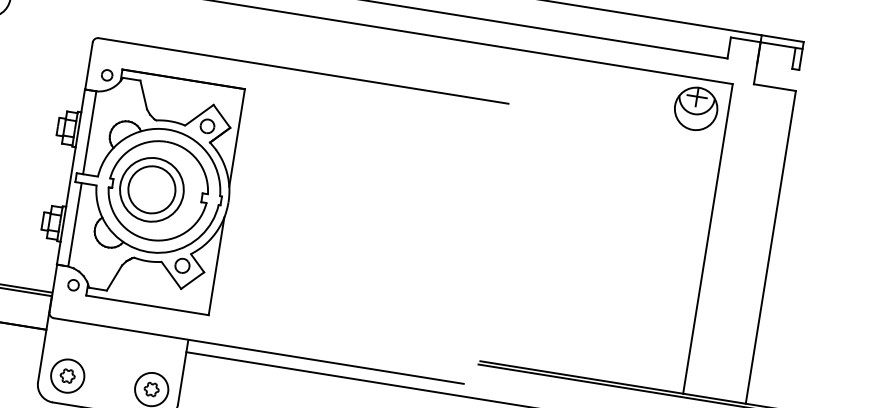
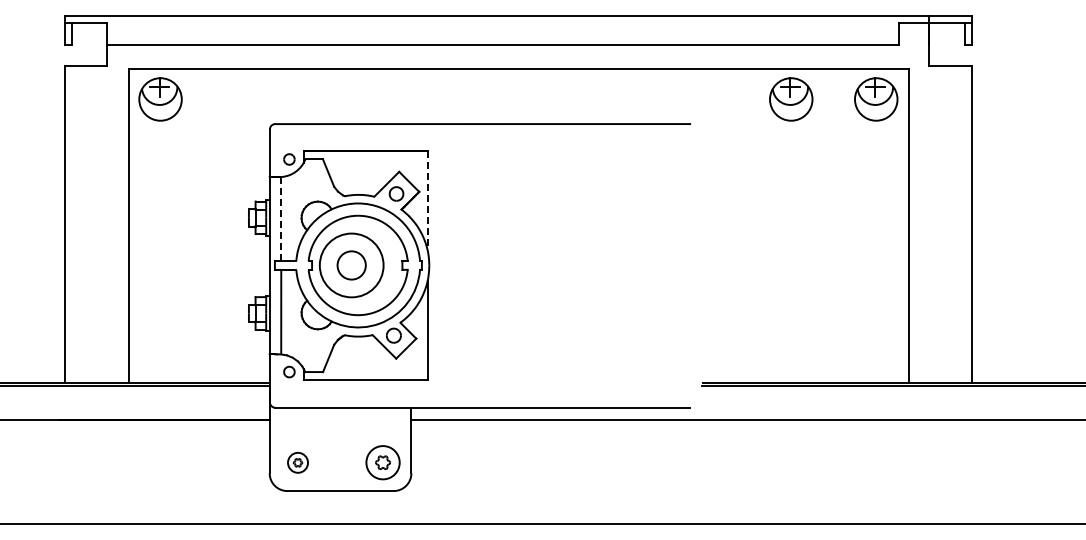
part: (612, 95) -> (791, 99), added
line: (89, 133) -> (281, 219), solid -> dashed
line: (236, 138) -> (427, 201), solid -> dashed
circle: (151, 189) -> (351, 265), size x0.6
part: (67, 375) -> (297, 462), size x0.6

